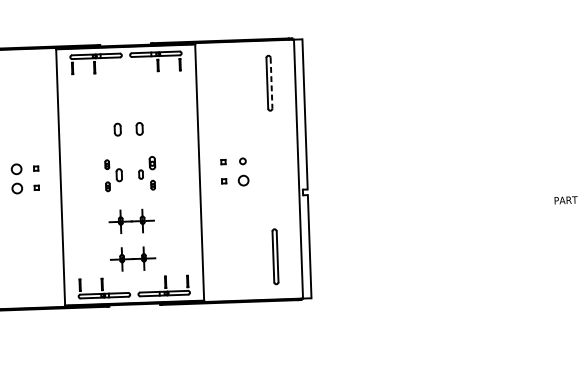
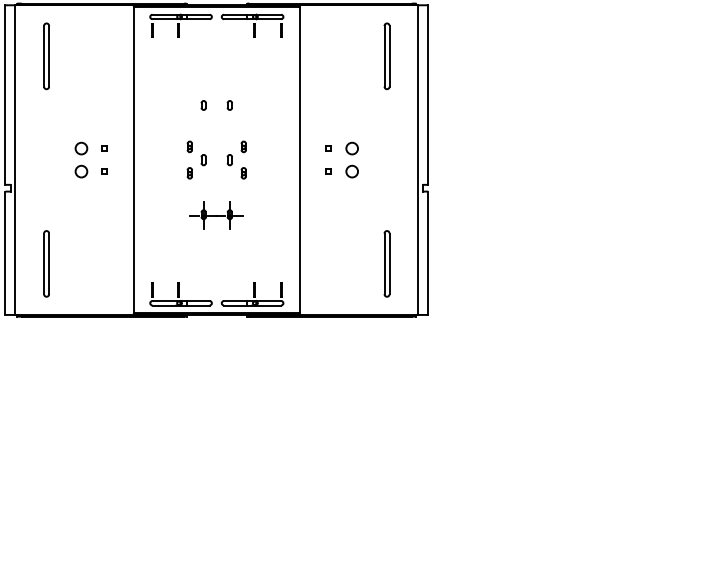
line: (271, 83) -> (389, 56), dashed -> solid
part: (139, 128) -> (229, 105), size x0.62
part: (117, 129) -> (203, 105), size x0.62
circle: (242, 161) -> (351, 148), size x1.67
part: (152, 162) -> (243, 146), size x0.71
part: (119, 175) -> (203, 160), size x0.71
part: (132, 258) -> (216, 260), removed

